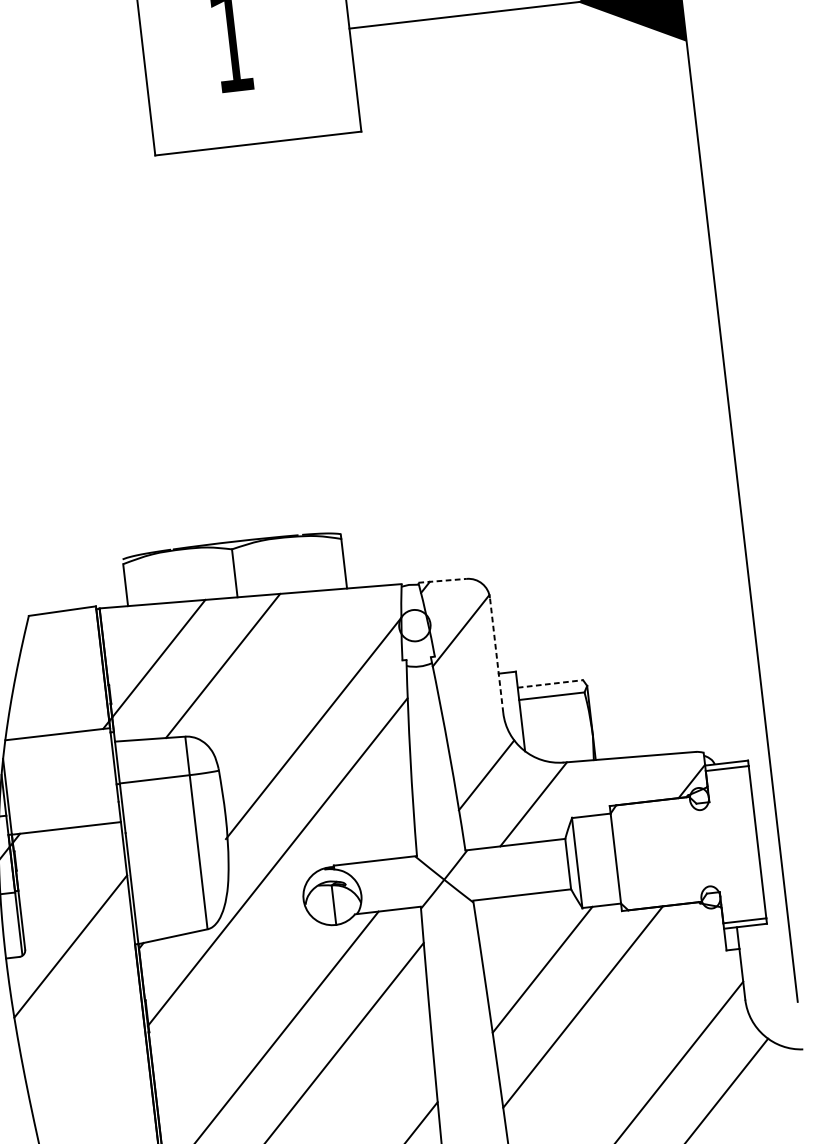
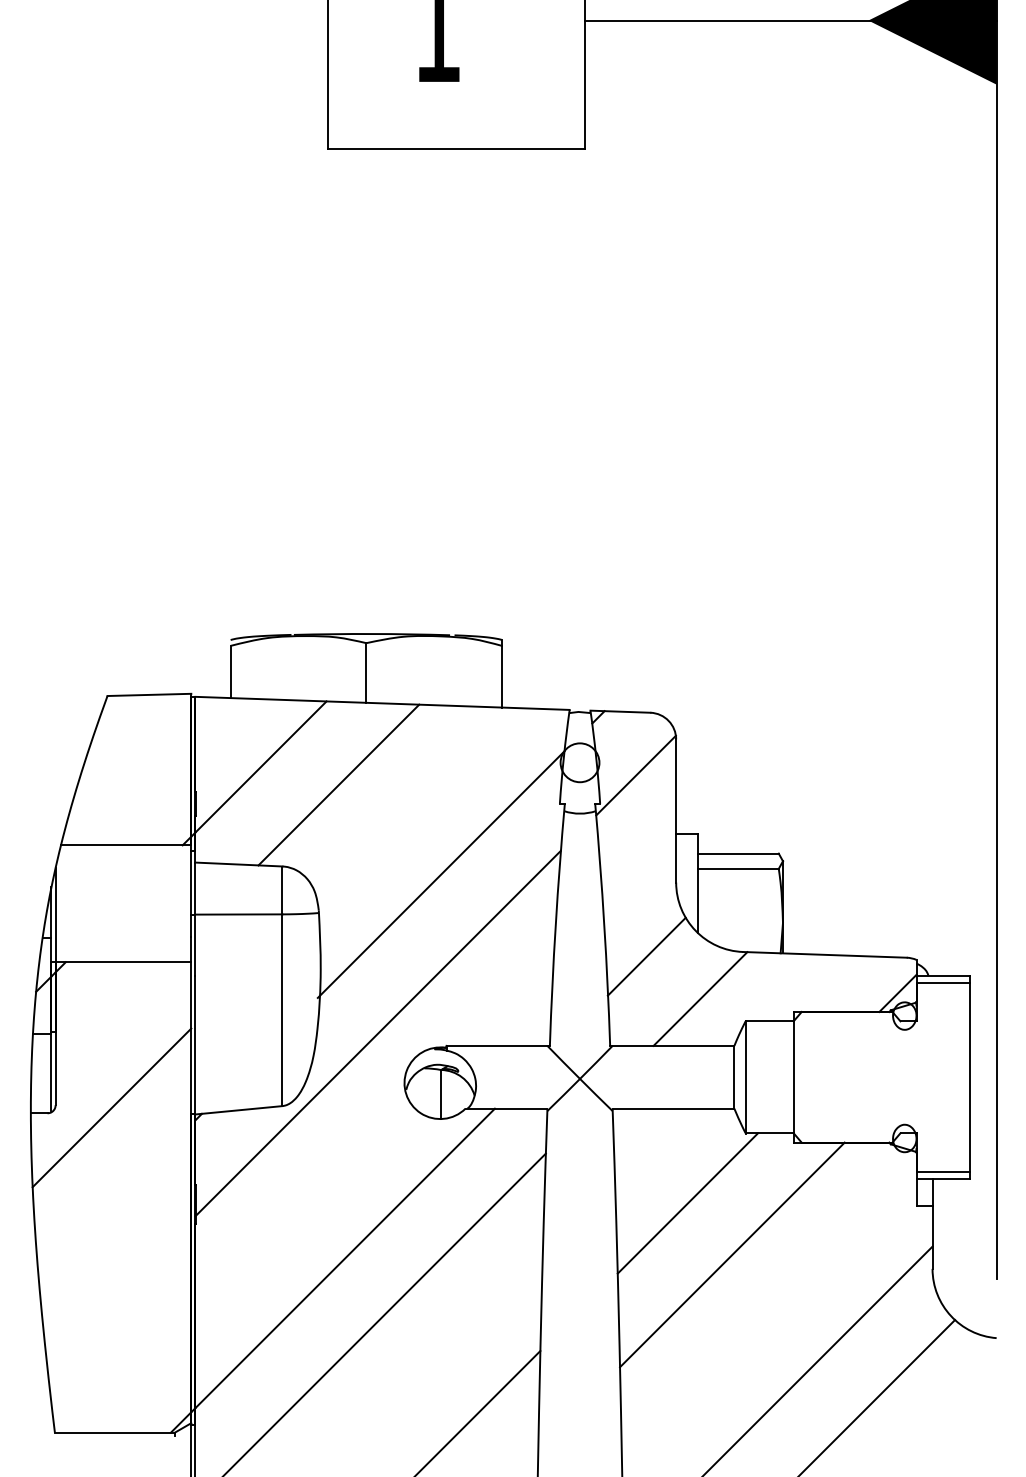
line: (442, 580) -> (620, 711), dashed -> solid
line: (496, 655) -> (676, 811), dashed -> solid
line: (550, 683) -> (738, 853), dashed -> solid

